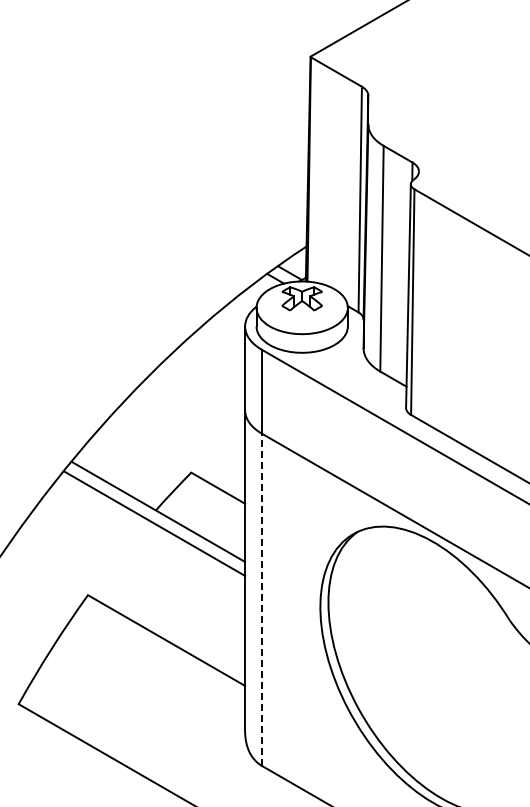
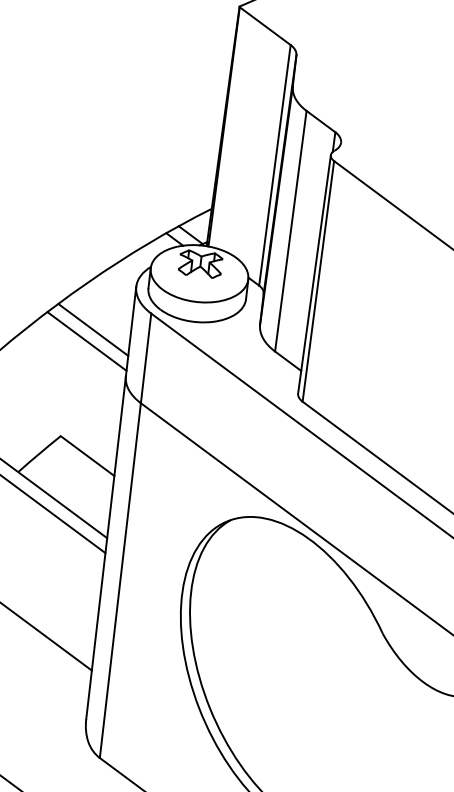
line: (209, 370) -> (92, 329), added
line: (205, 382) -> (87, 341), added
line: (261, 599) -> (120, 580), dashed -> solid

